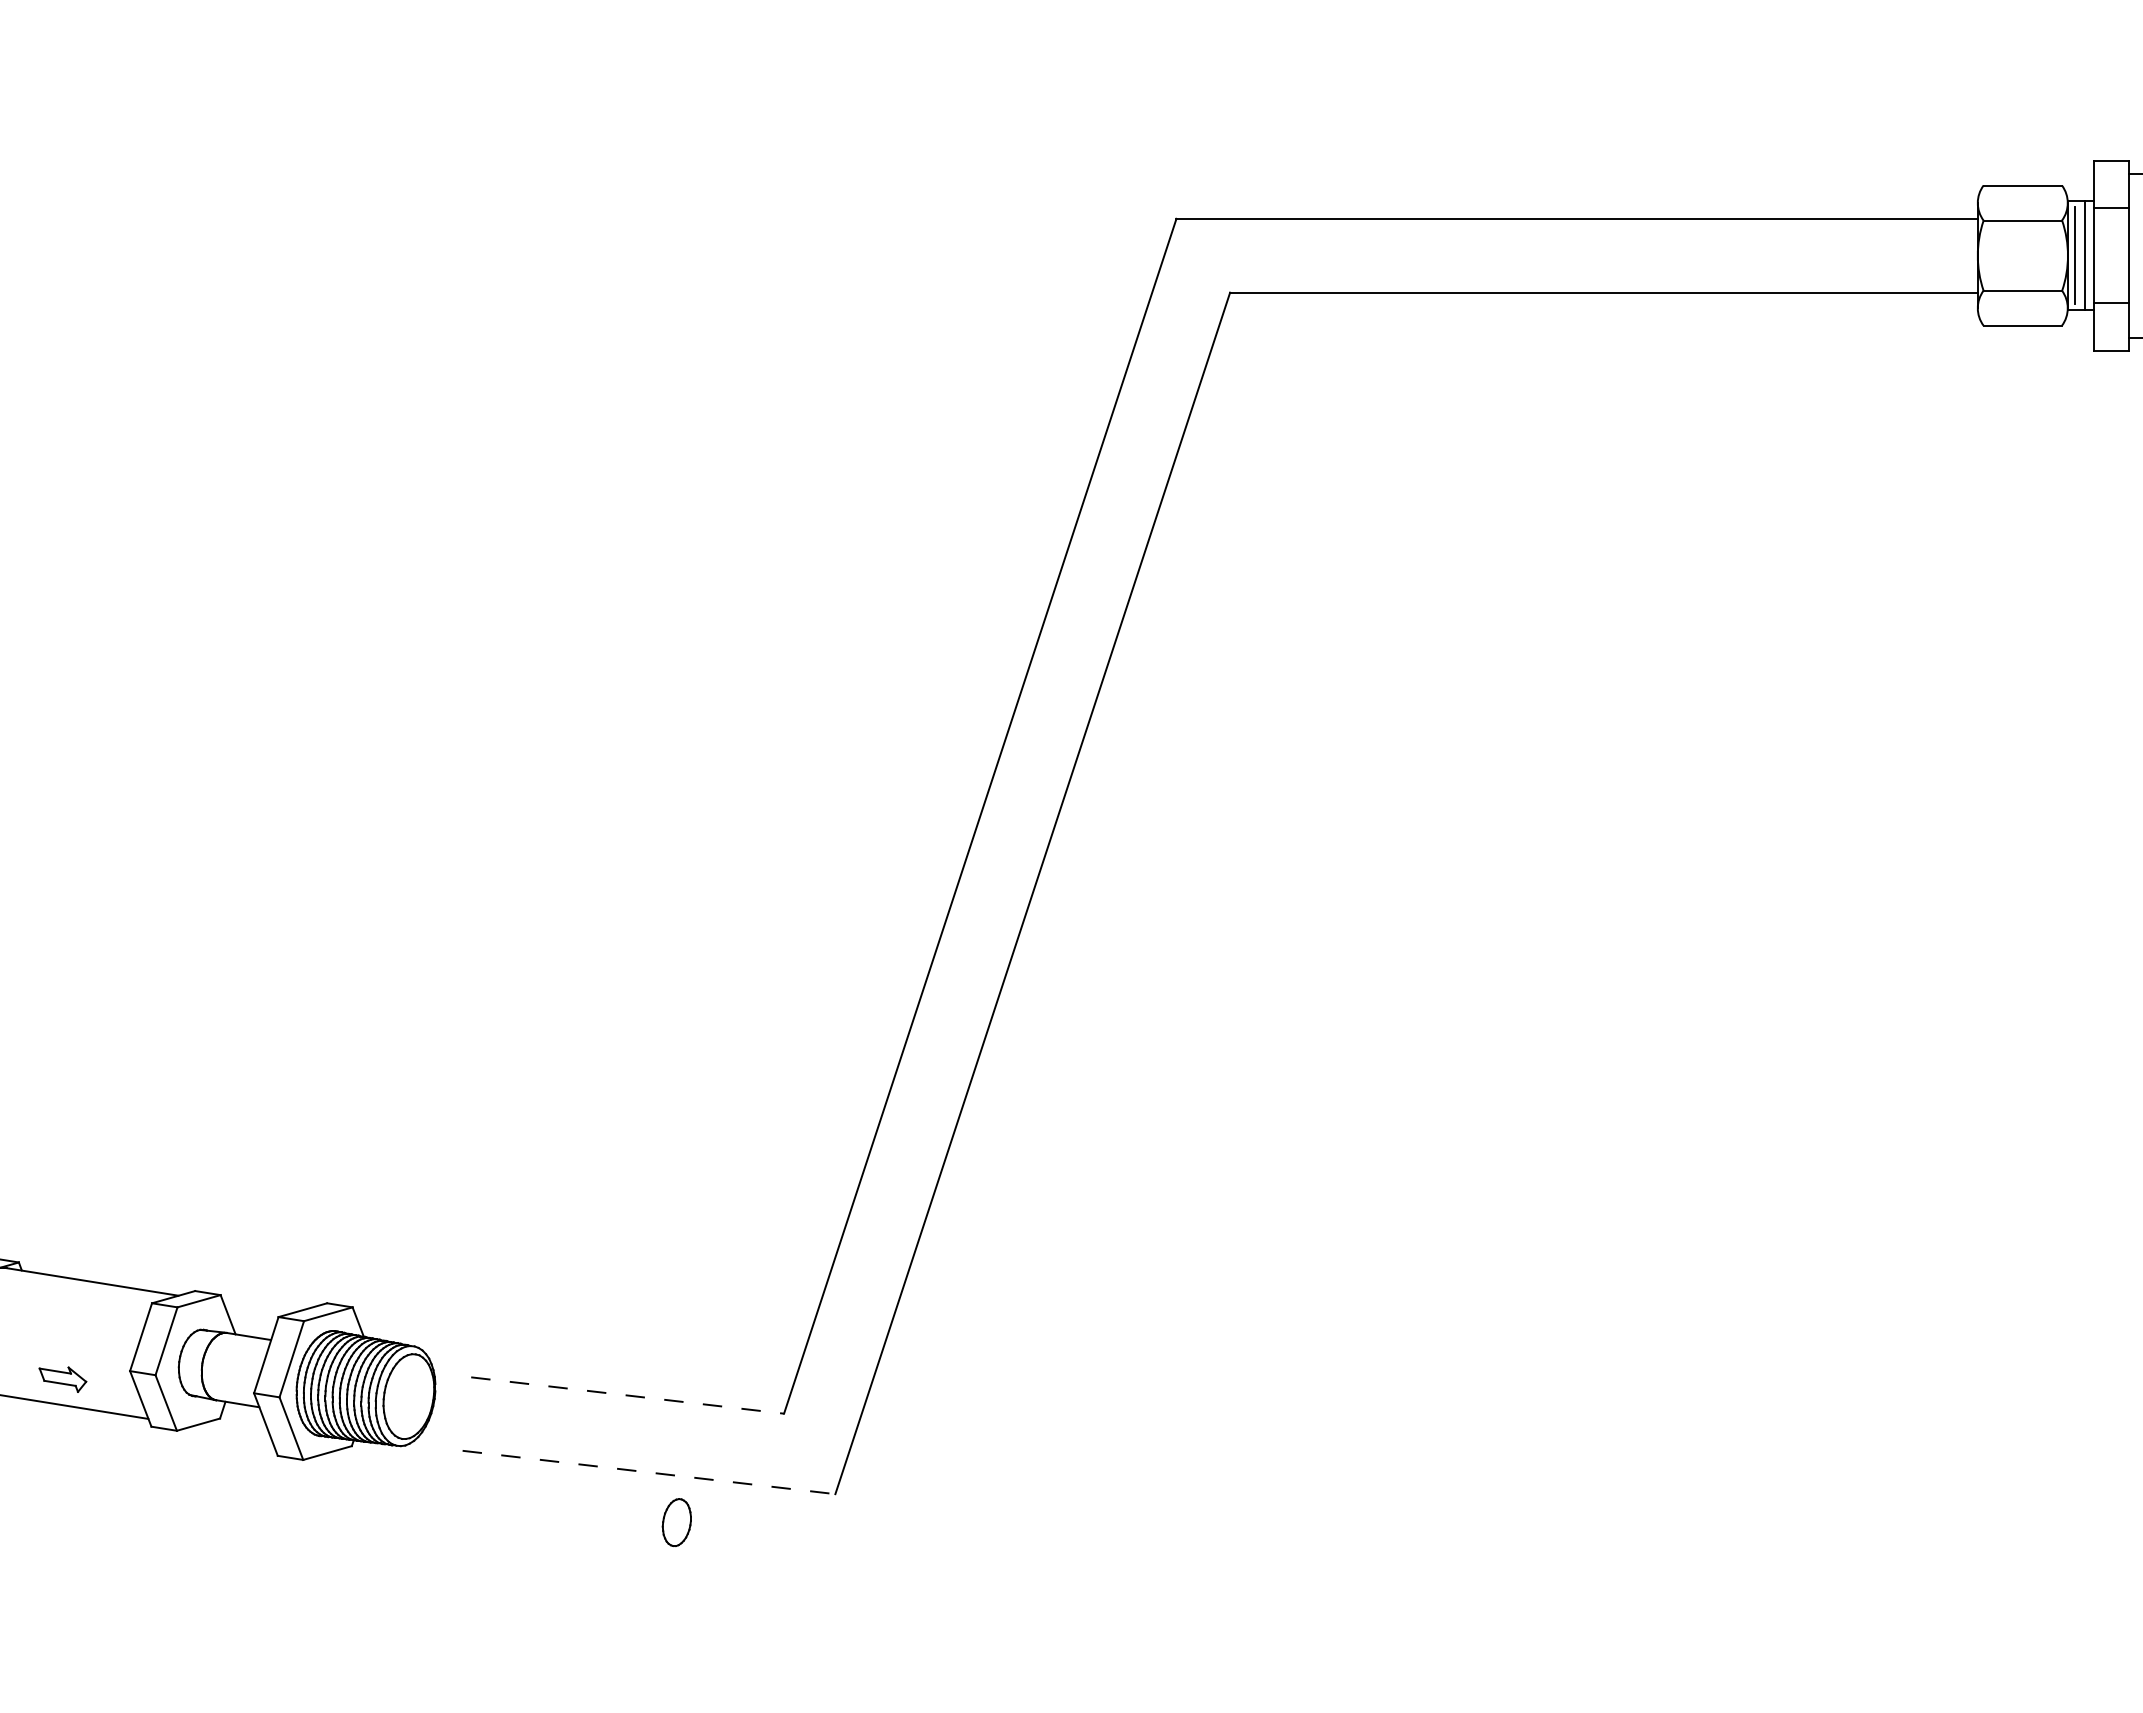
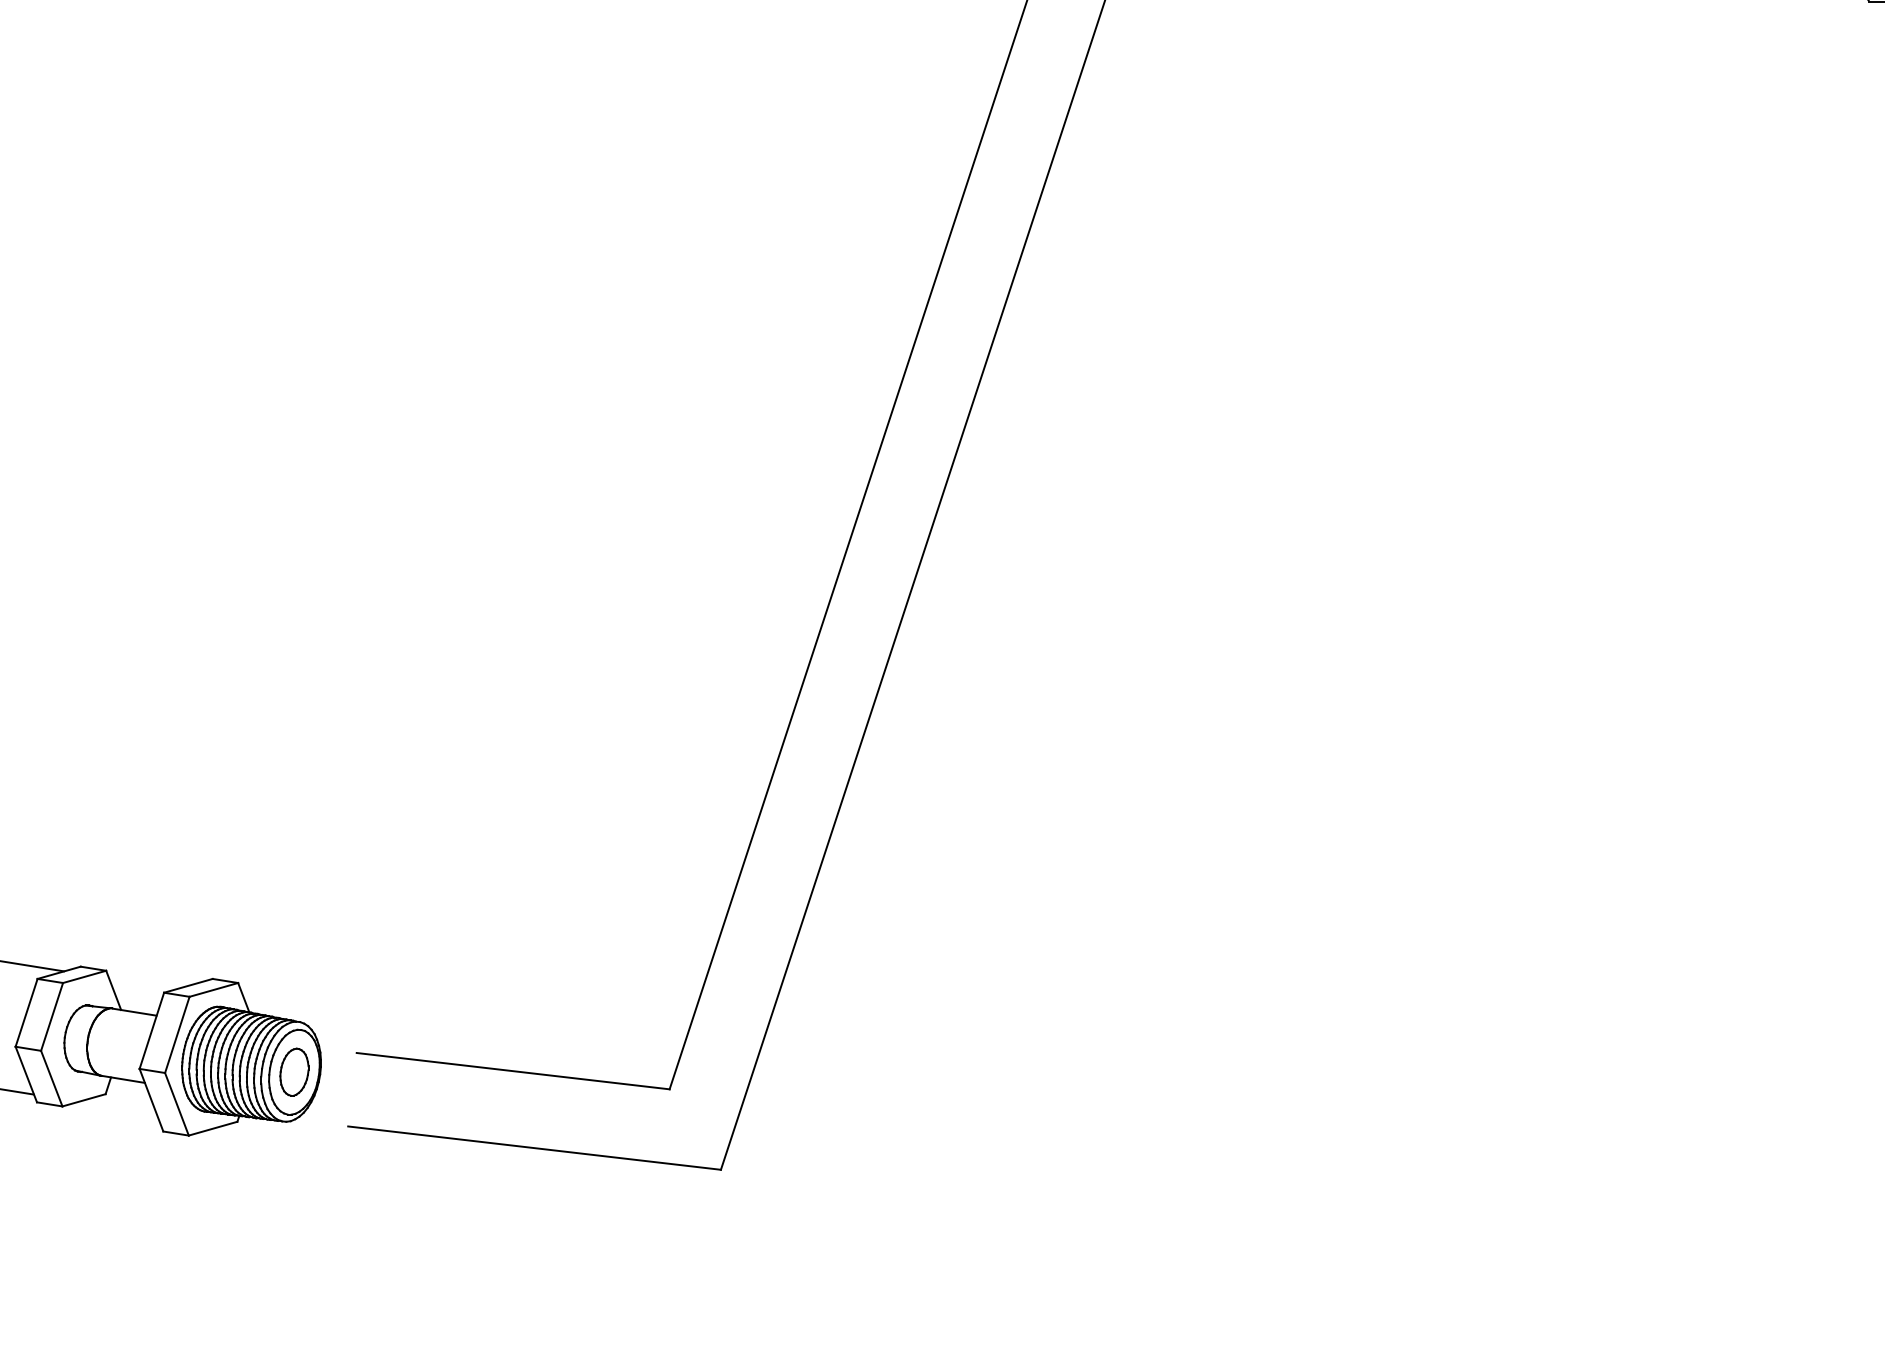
line: (627, 1395) -> (513, 1071), dashed -> solid
line: (649, 1472) -> (535, 1148), dashed -> solid
part: (676, 1522) -> (294, 1072), moved

